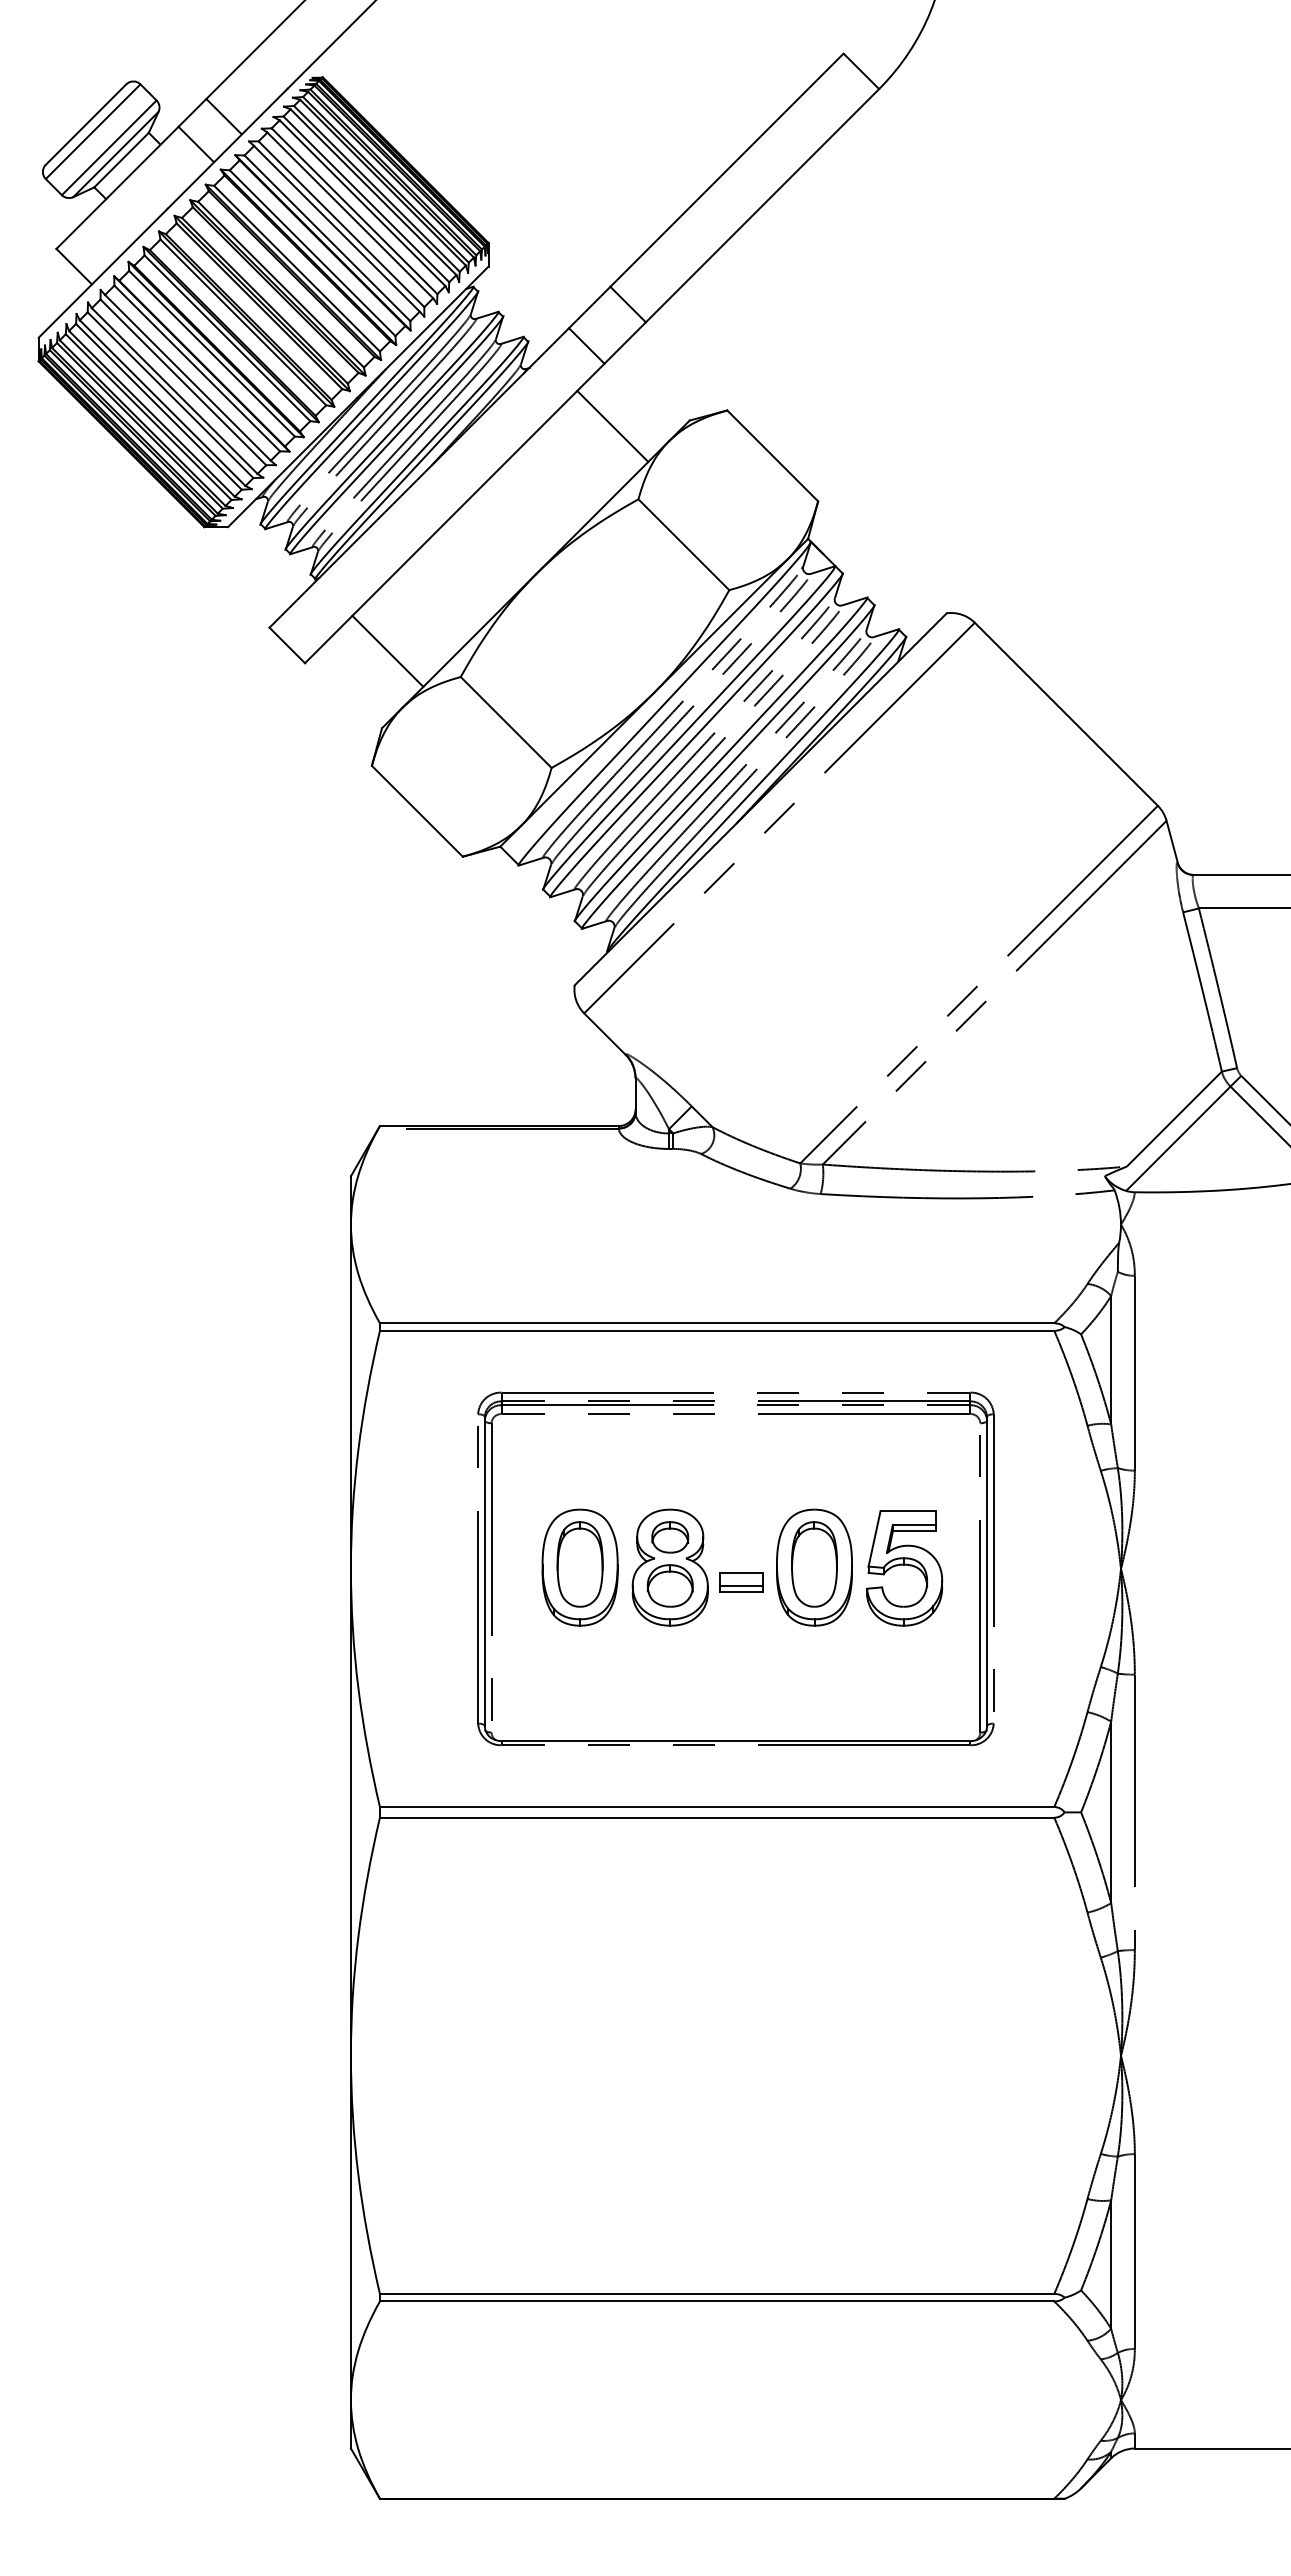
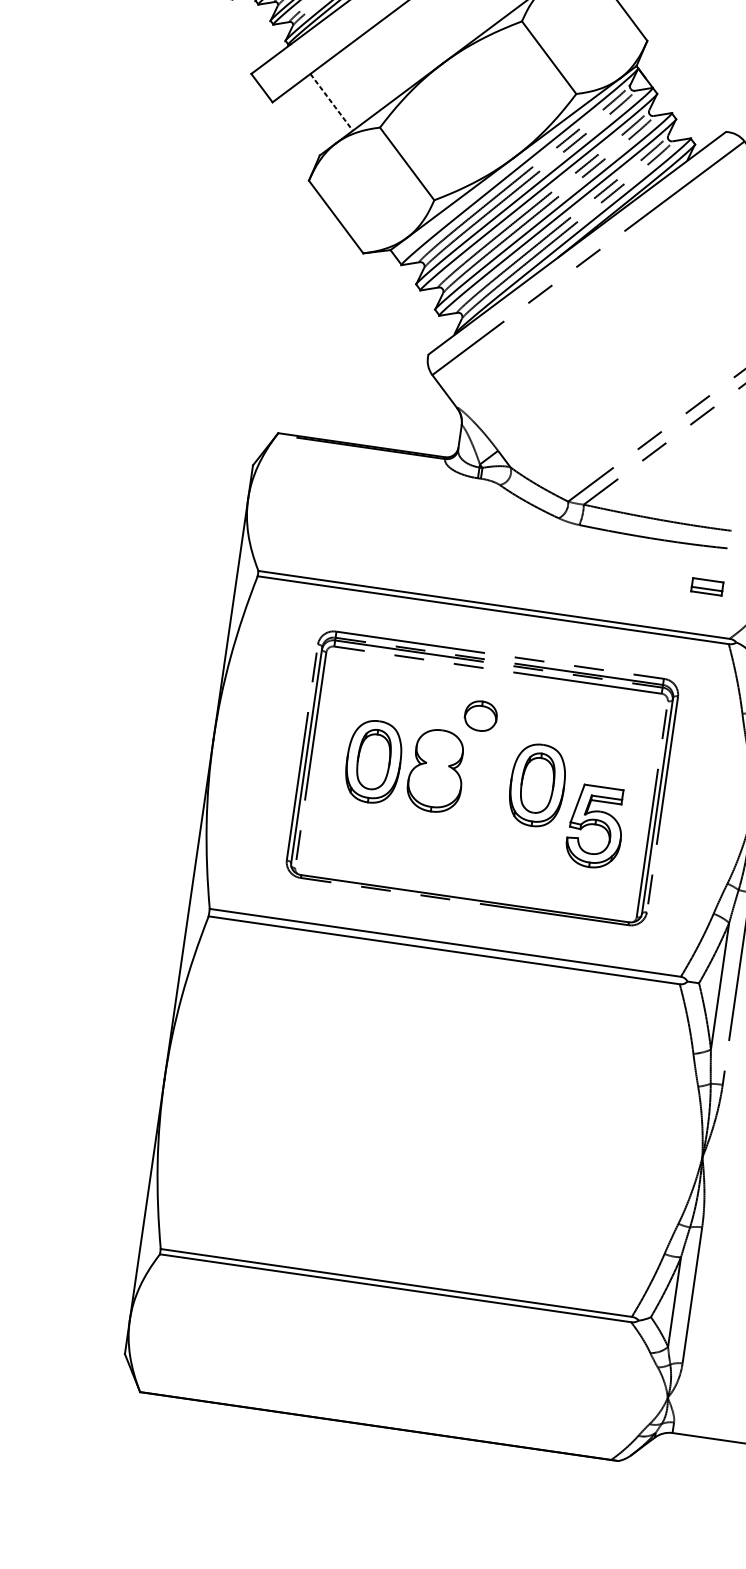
line: (388, 651) -> (332, 102), solid -> dashed
part: (670, 1537) -> (439, 749), removed
part: (904, 1568) -> (595, 827), moved
part: (741, 1582) -> (707, 586), moved
part: (669, 1585) -> (480, 715), moved

